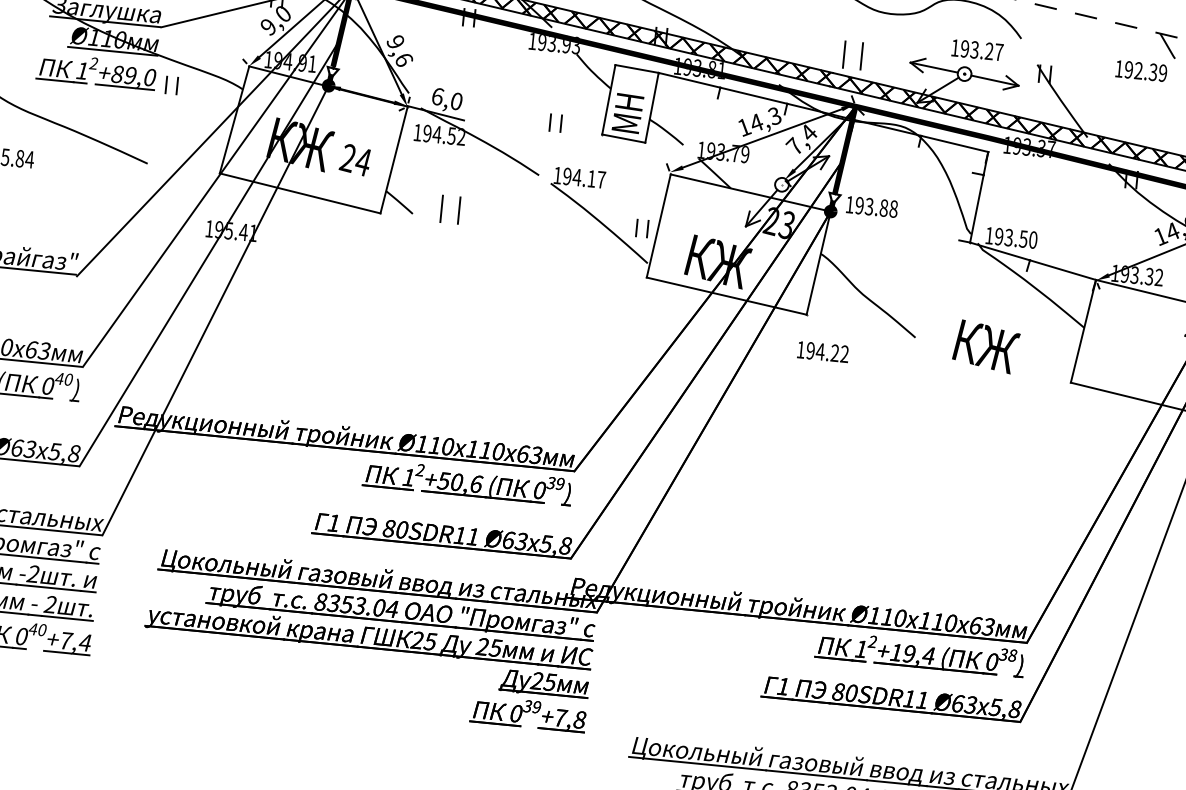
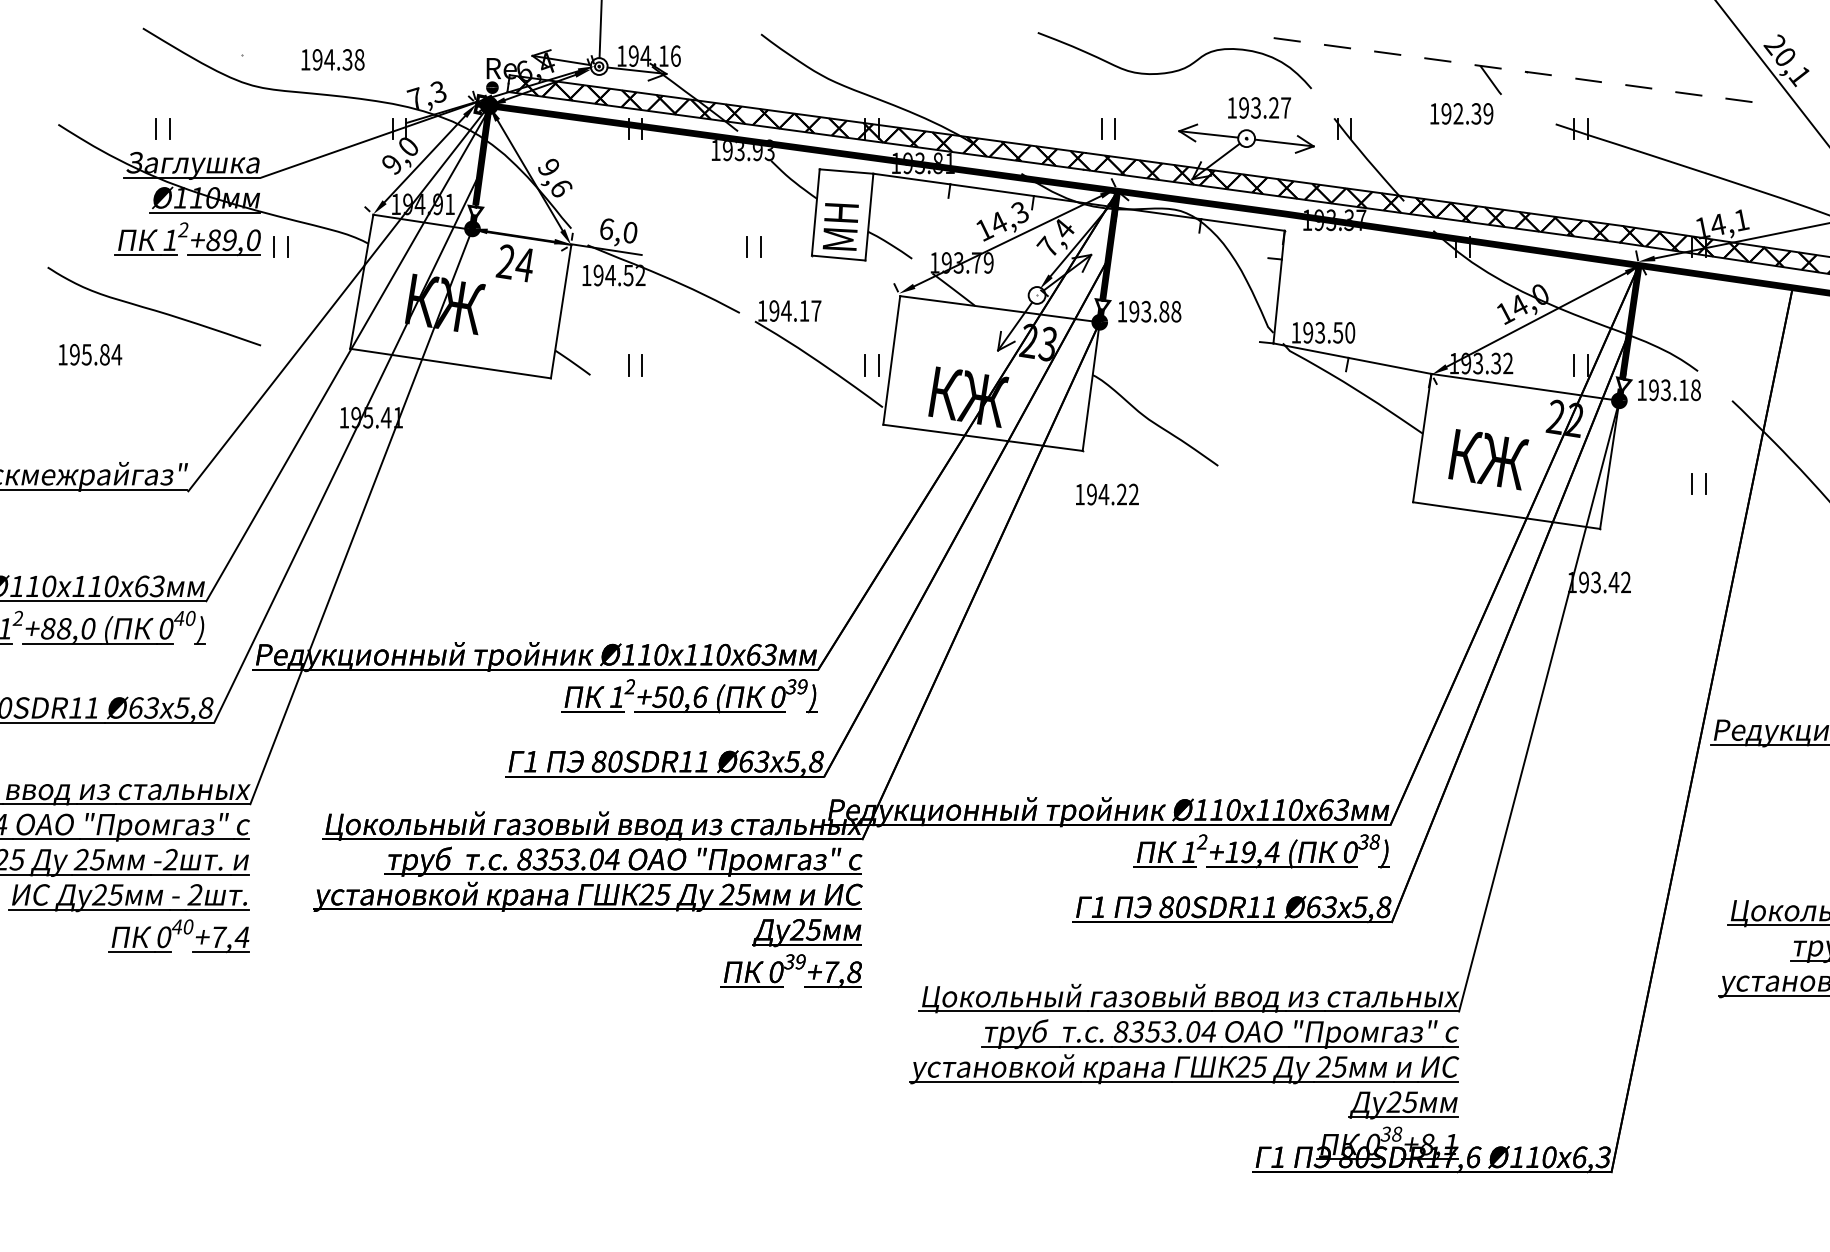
part: (853, 54) -> (1108, 128), size x0.62
text: (354, 160) -> (513, 263), moved
part: (450, 209) -> (635, 365), size x0.62
text: (986, 346) -> (1488, 459), moved

